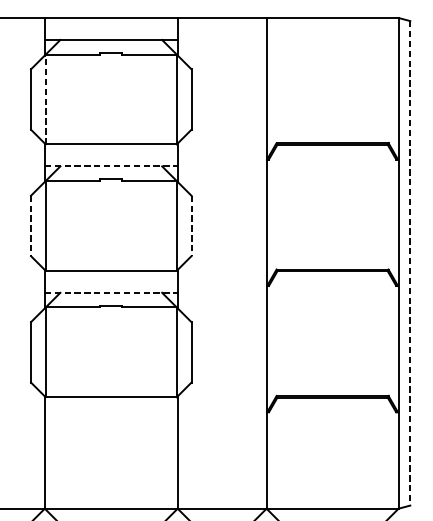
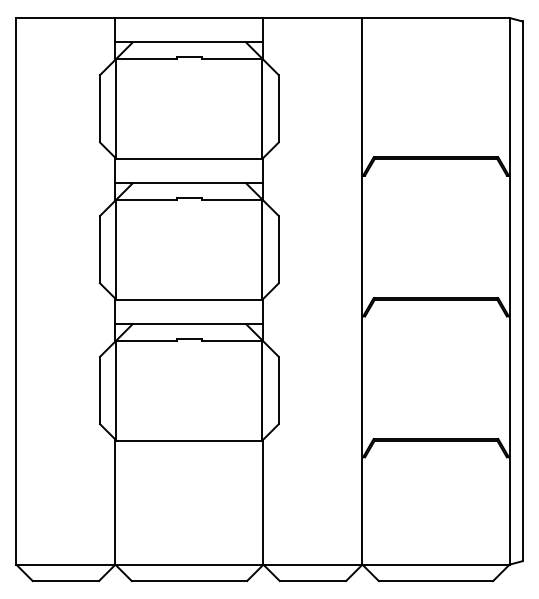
line: (45, 99) -> (116, 108), dashed -> solid
line: (111, 166) -> (189, 183), dashed -> solid
line: (31, 225) -> (100, 249), dashed -> solid
line: (191, 225) -> (278, 249), dashed -> solid
line: (410, 263) -> (522, 291), dashed -> solid
line: (111, 293) -> (189, 324), dashed -> solid

